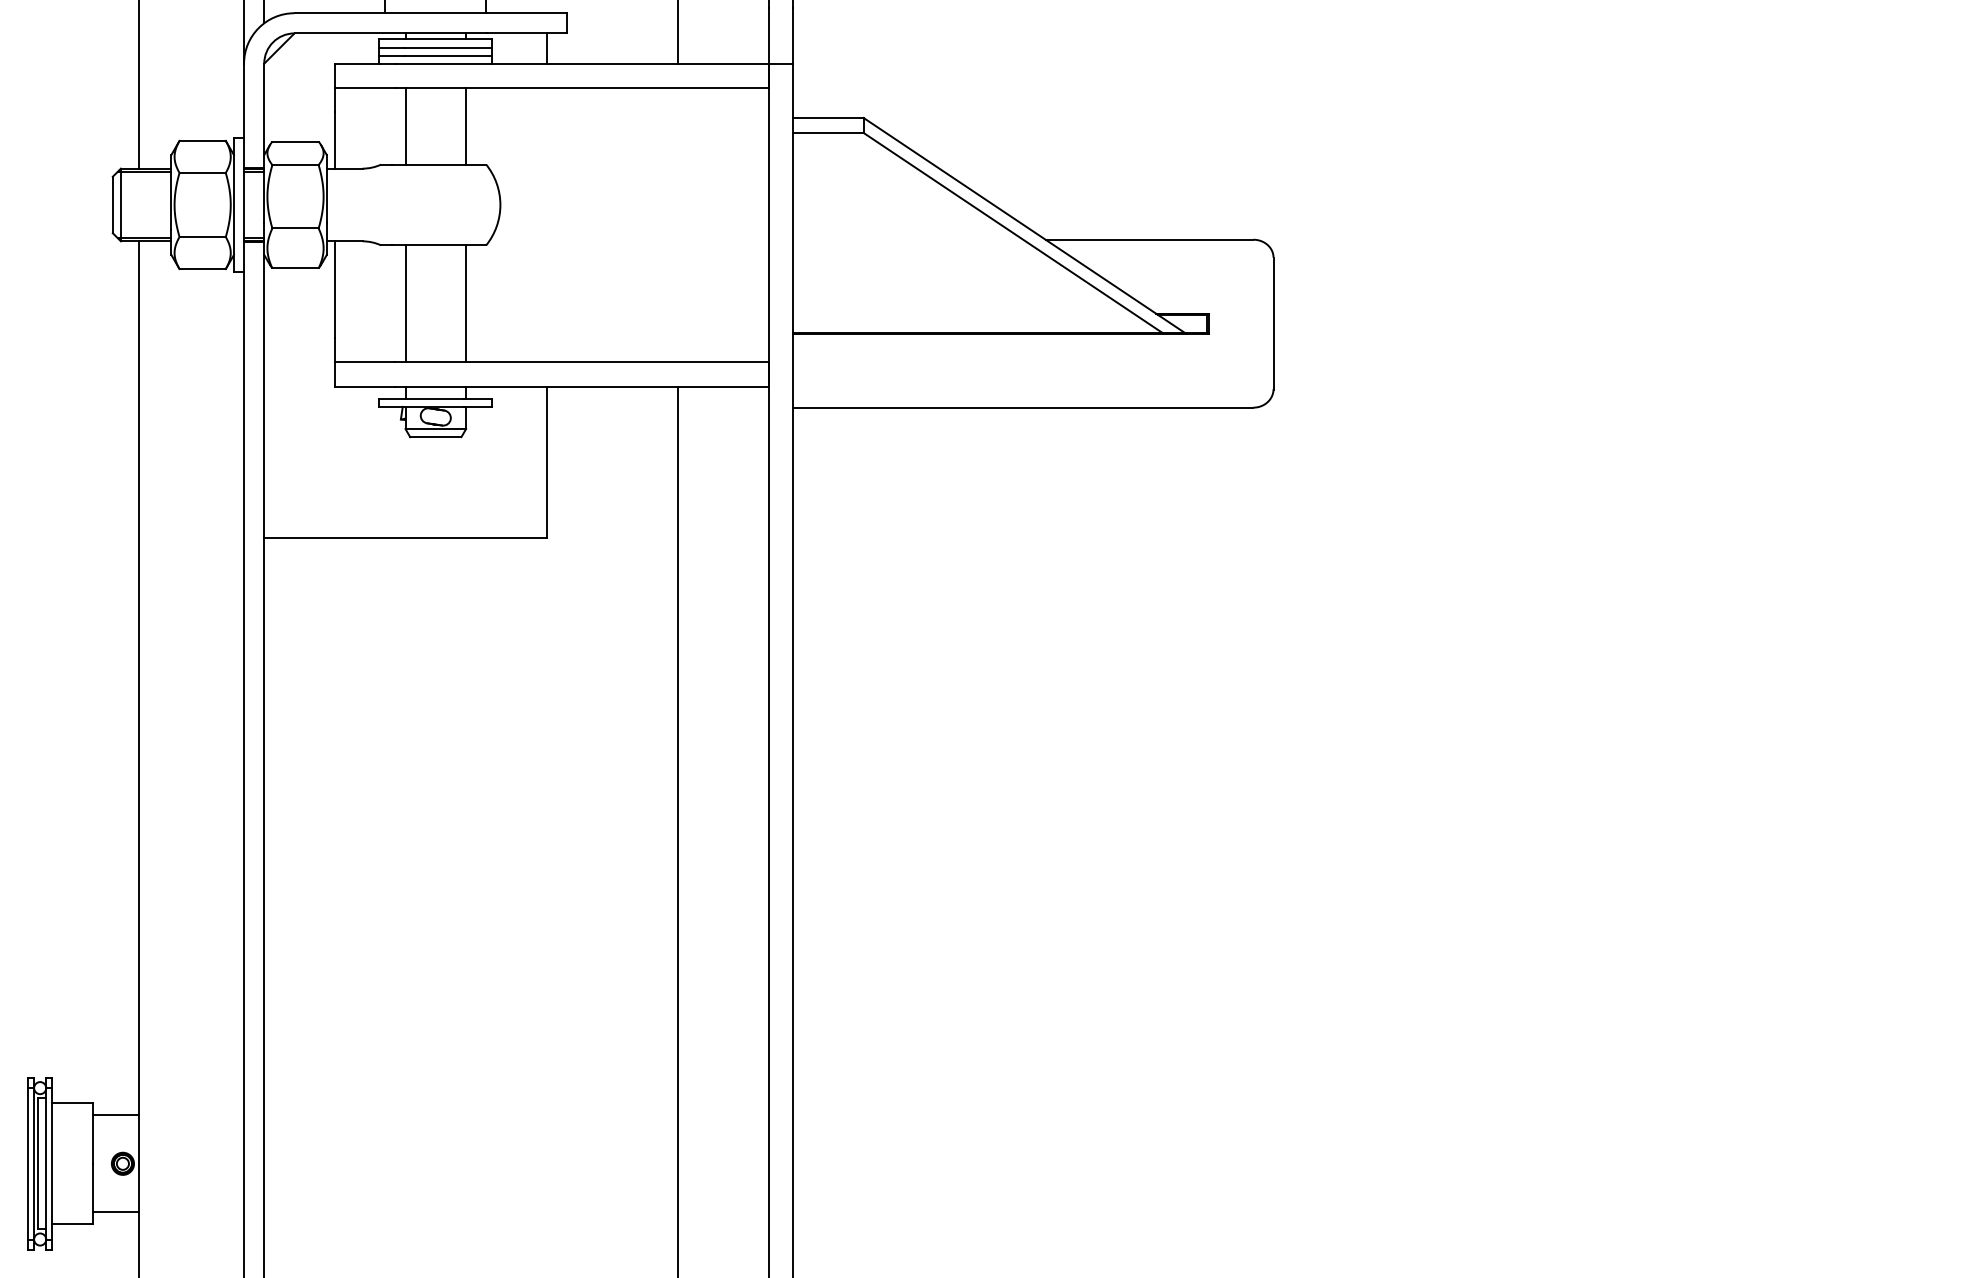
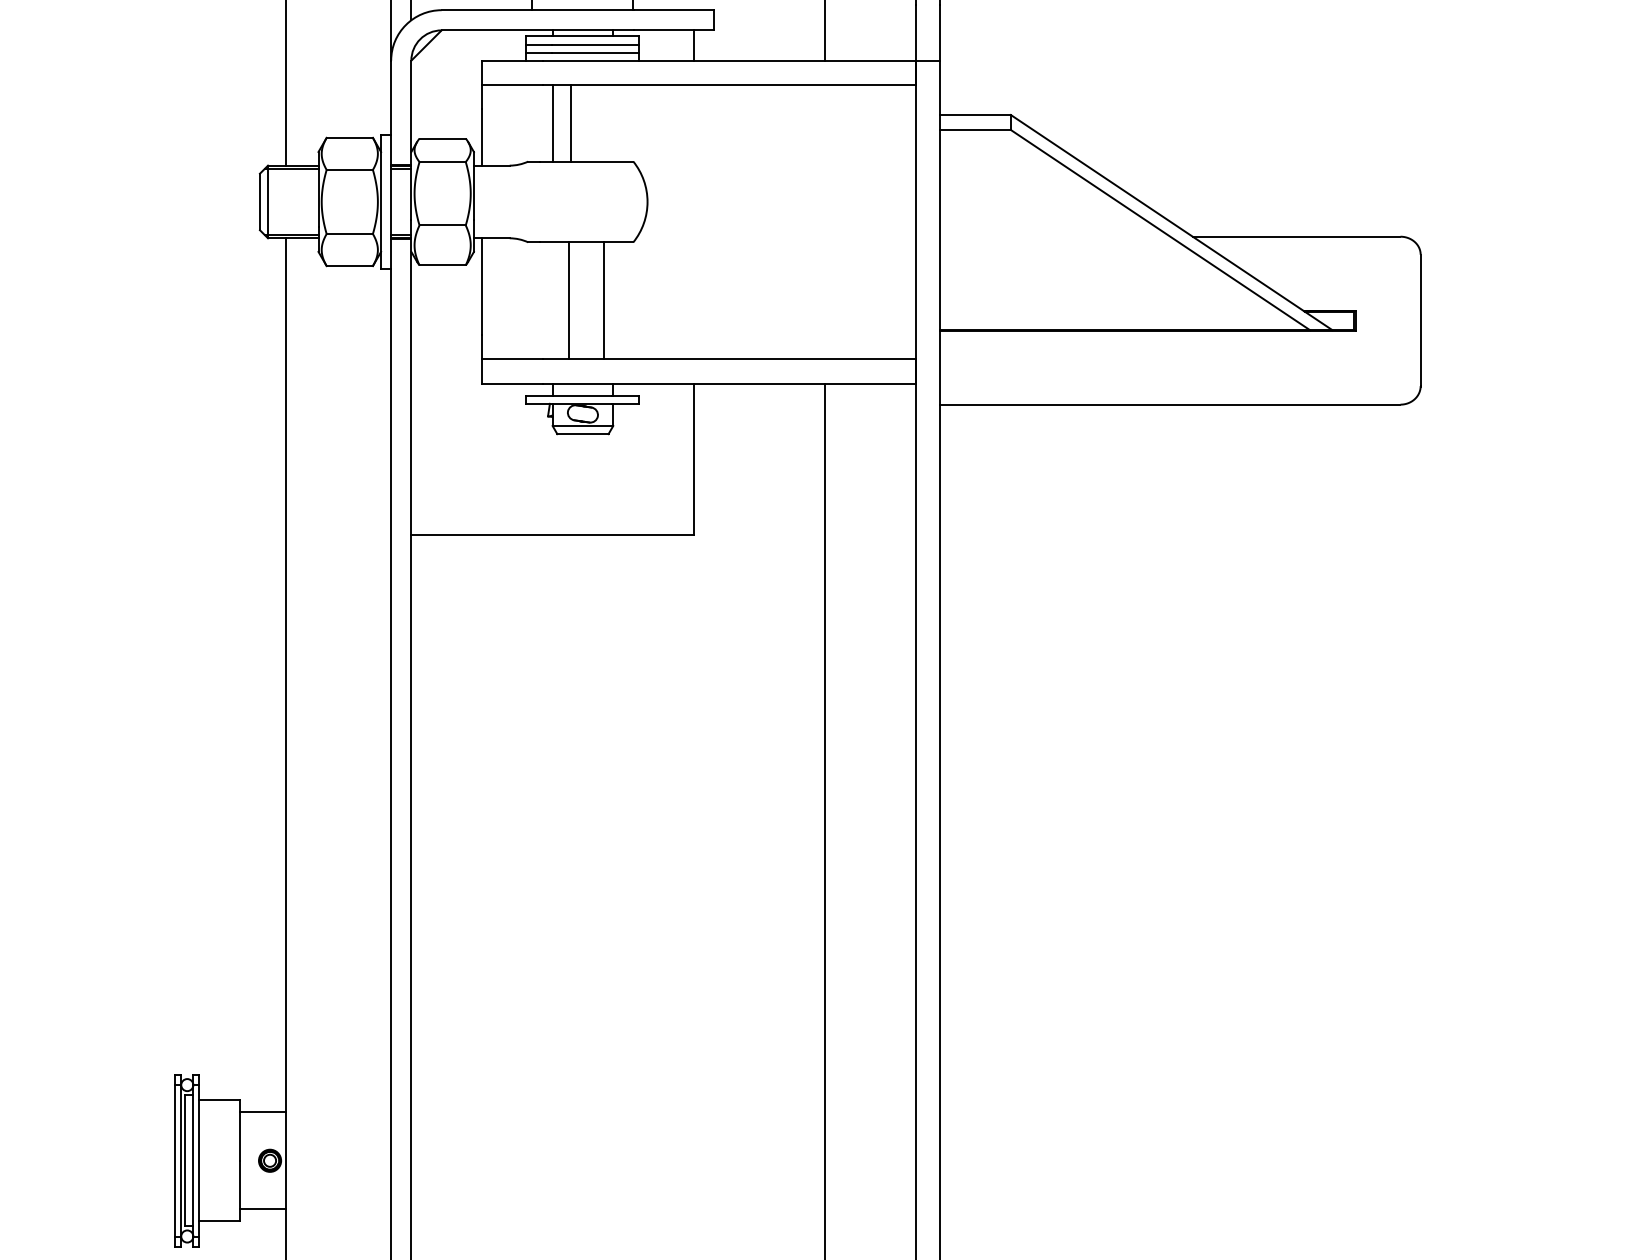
line: (466, 125) -> (571, 122), moved
line: (405, 303) -> (603, 300), moved
line: (466, 303) -> (569, 300), moved

